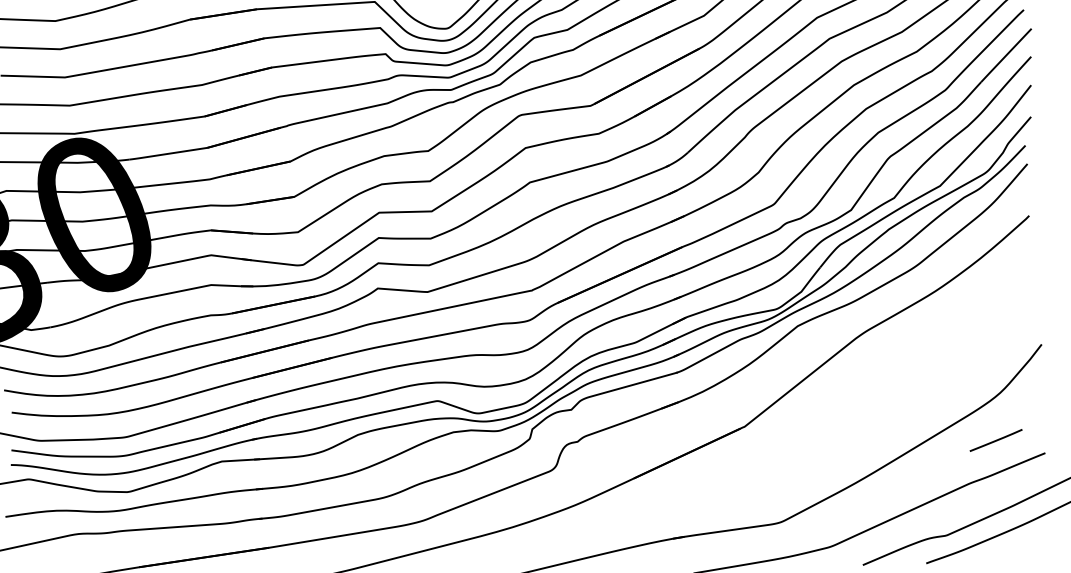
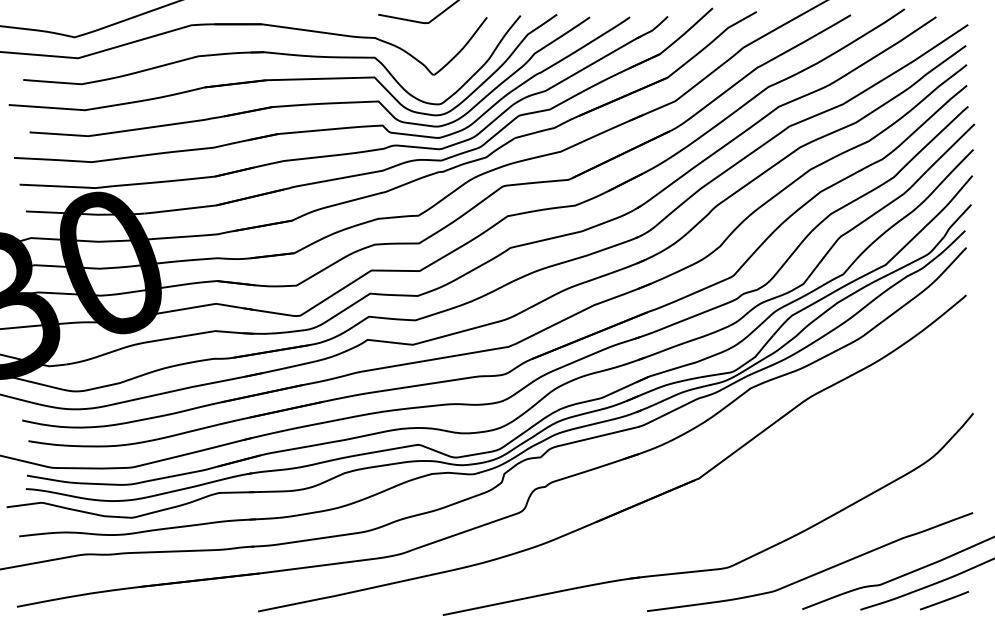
line: (996, 440) -> (944, 600), moved

